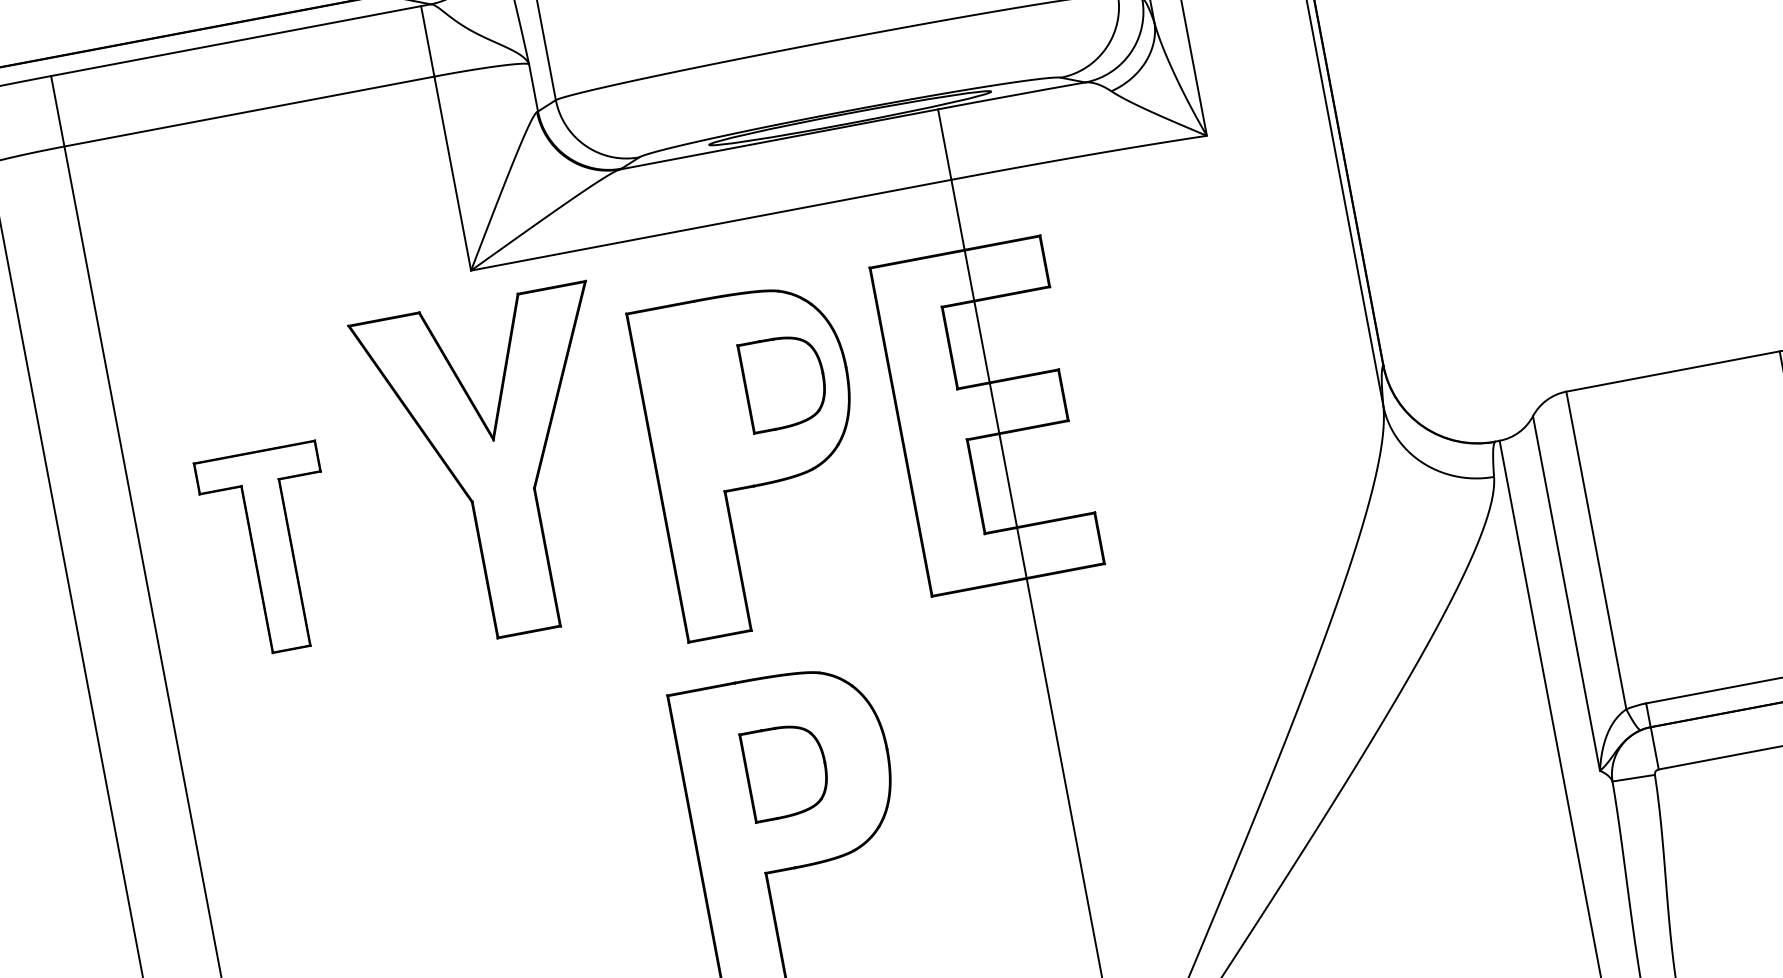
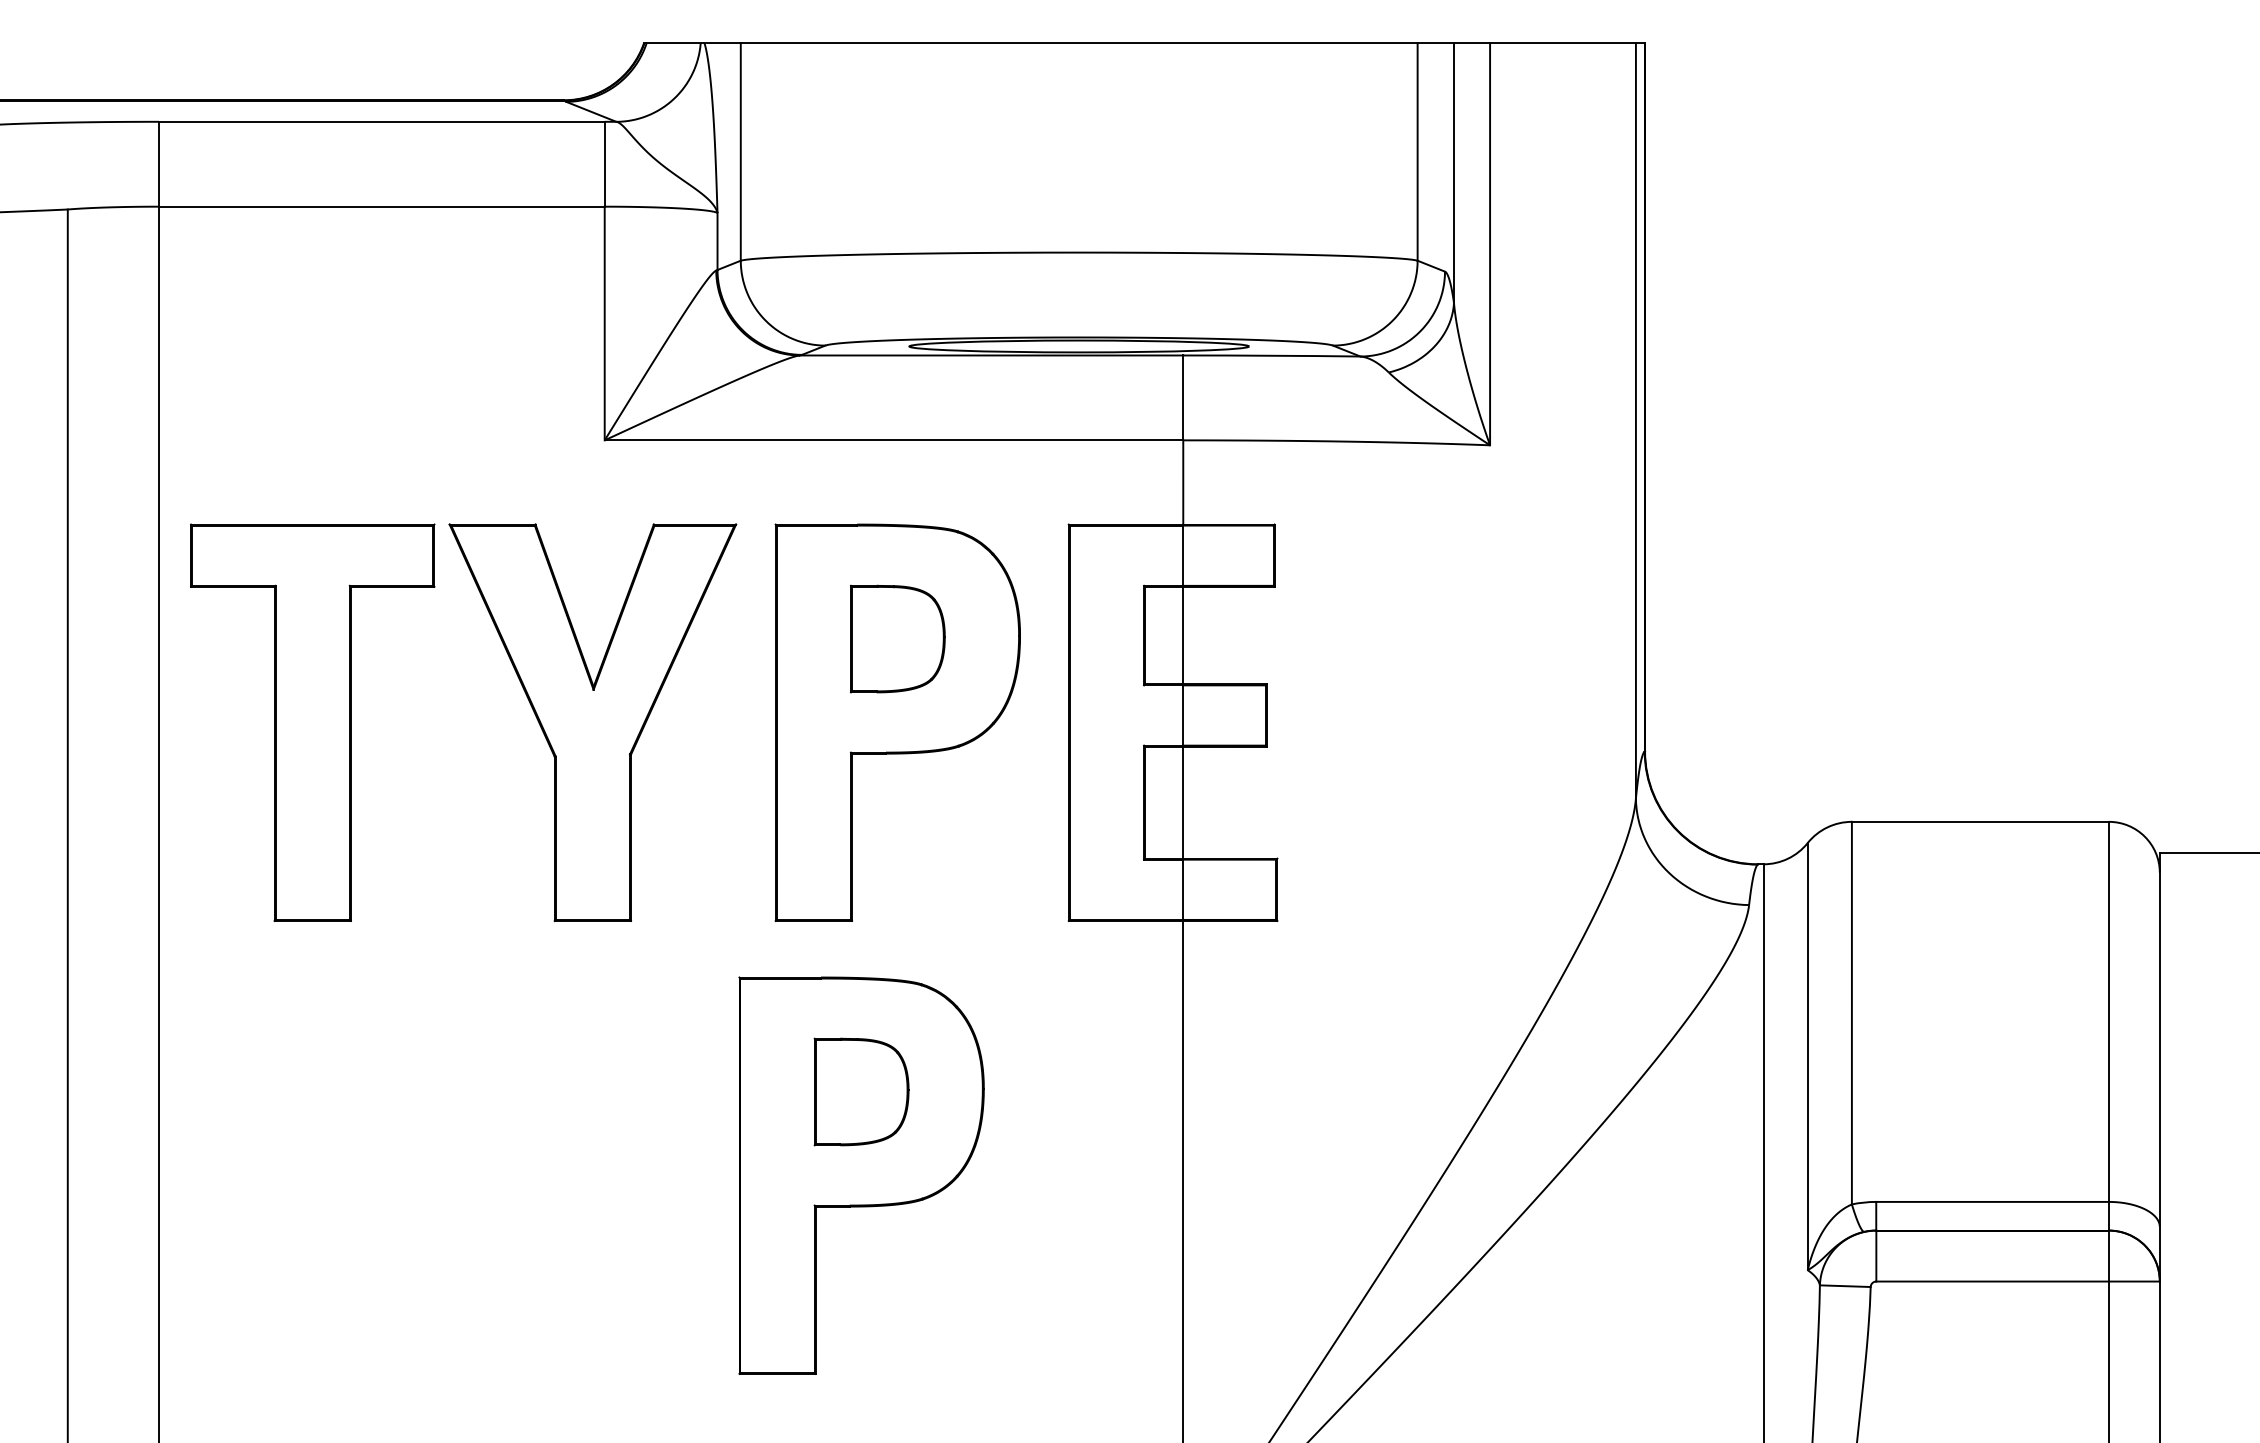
part: (784, 381) -> (897, 638), moved
part: (497, 467) -> (592, 722), moved
part: (272, 550) -> (312, 722), size x1.67

